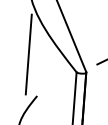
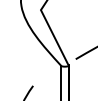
line: (28, 54) -> (24, 55), removed

